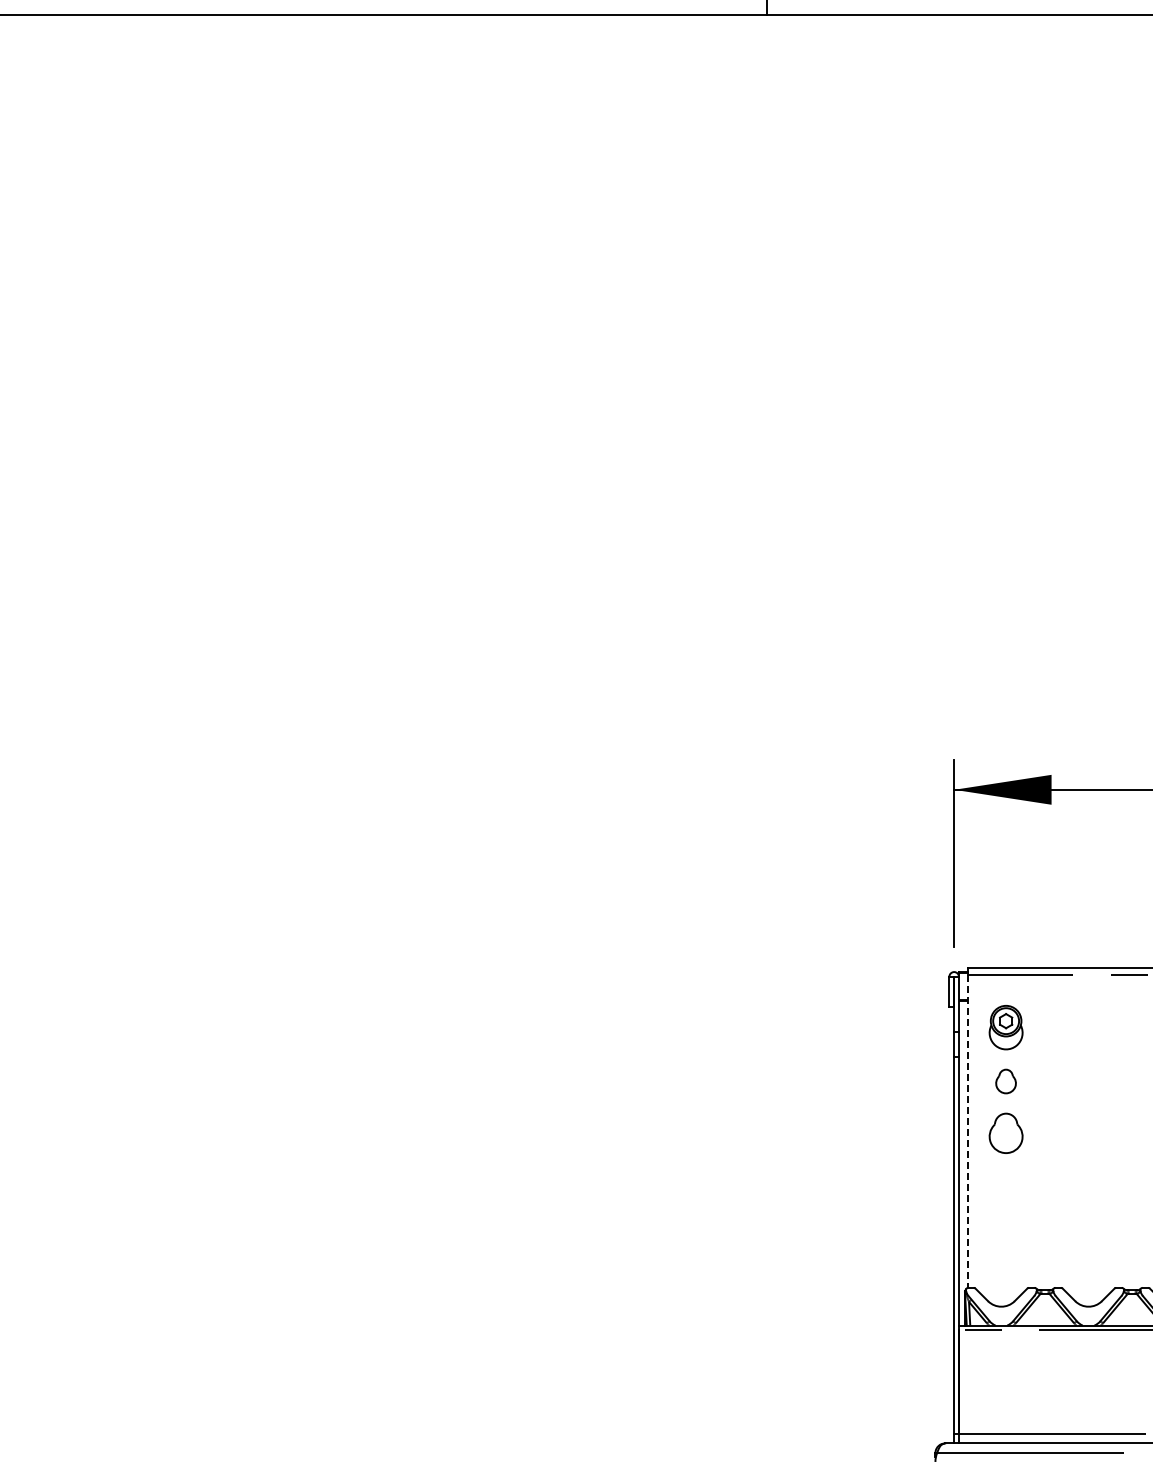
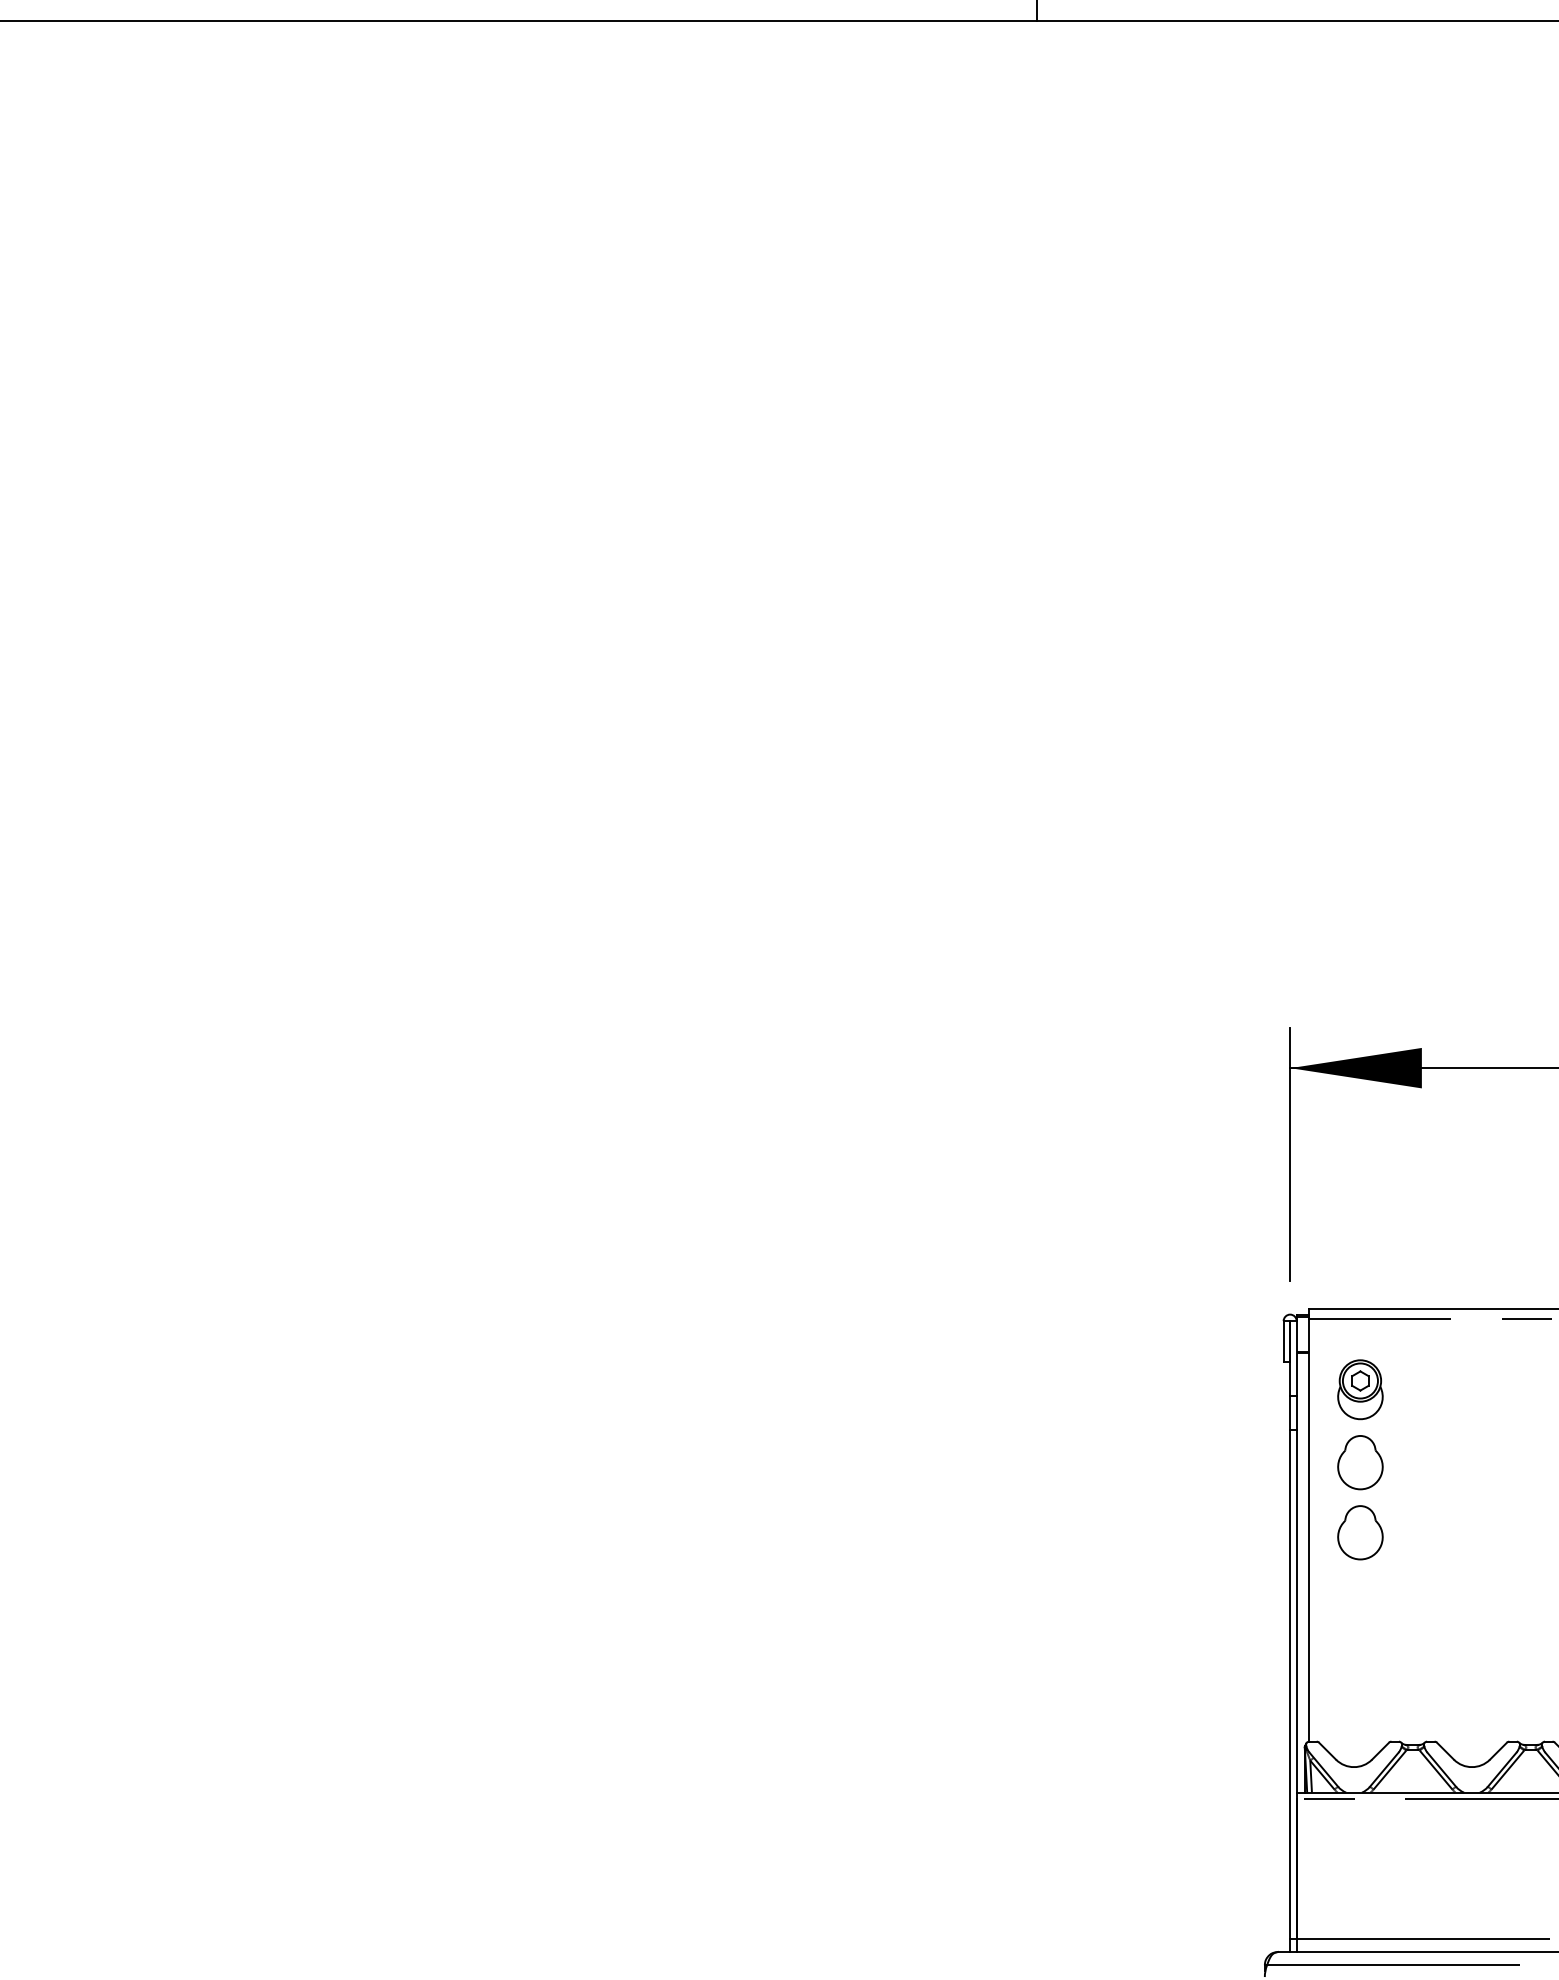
part: (1005, 1081) -> (1359, 1462), size x1.67
line: (968, 1132) -> (1309, 1531), dashed -> solid

